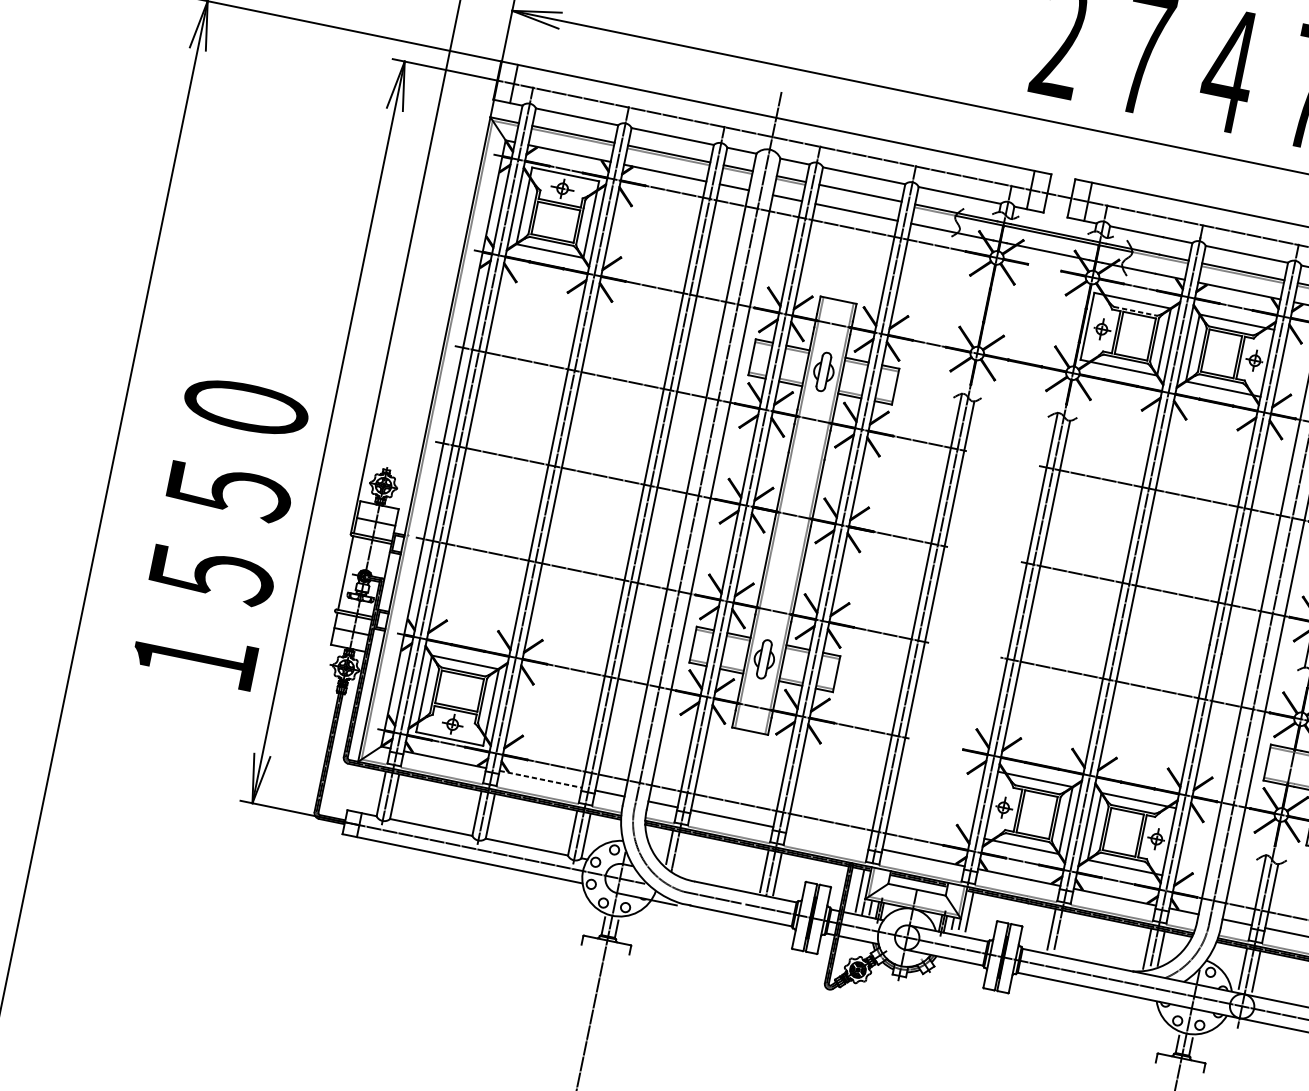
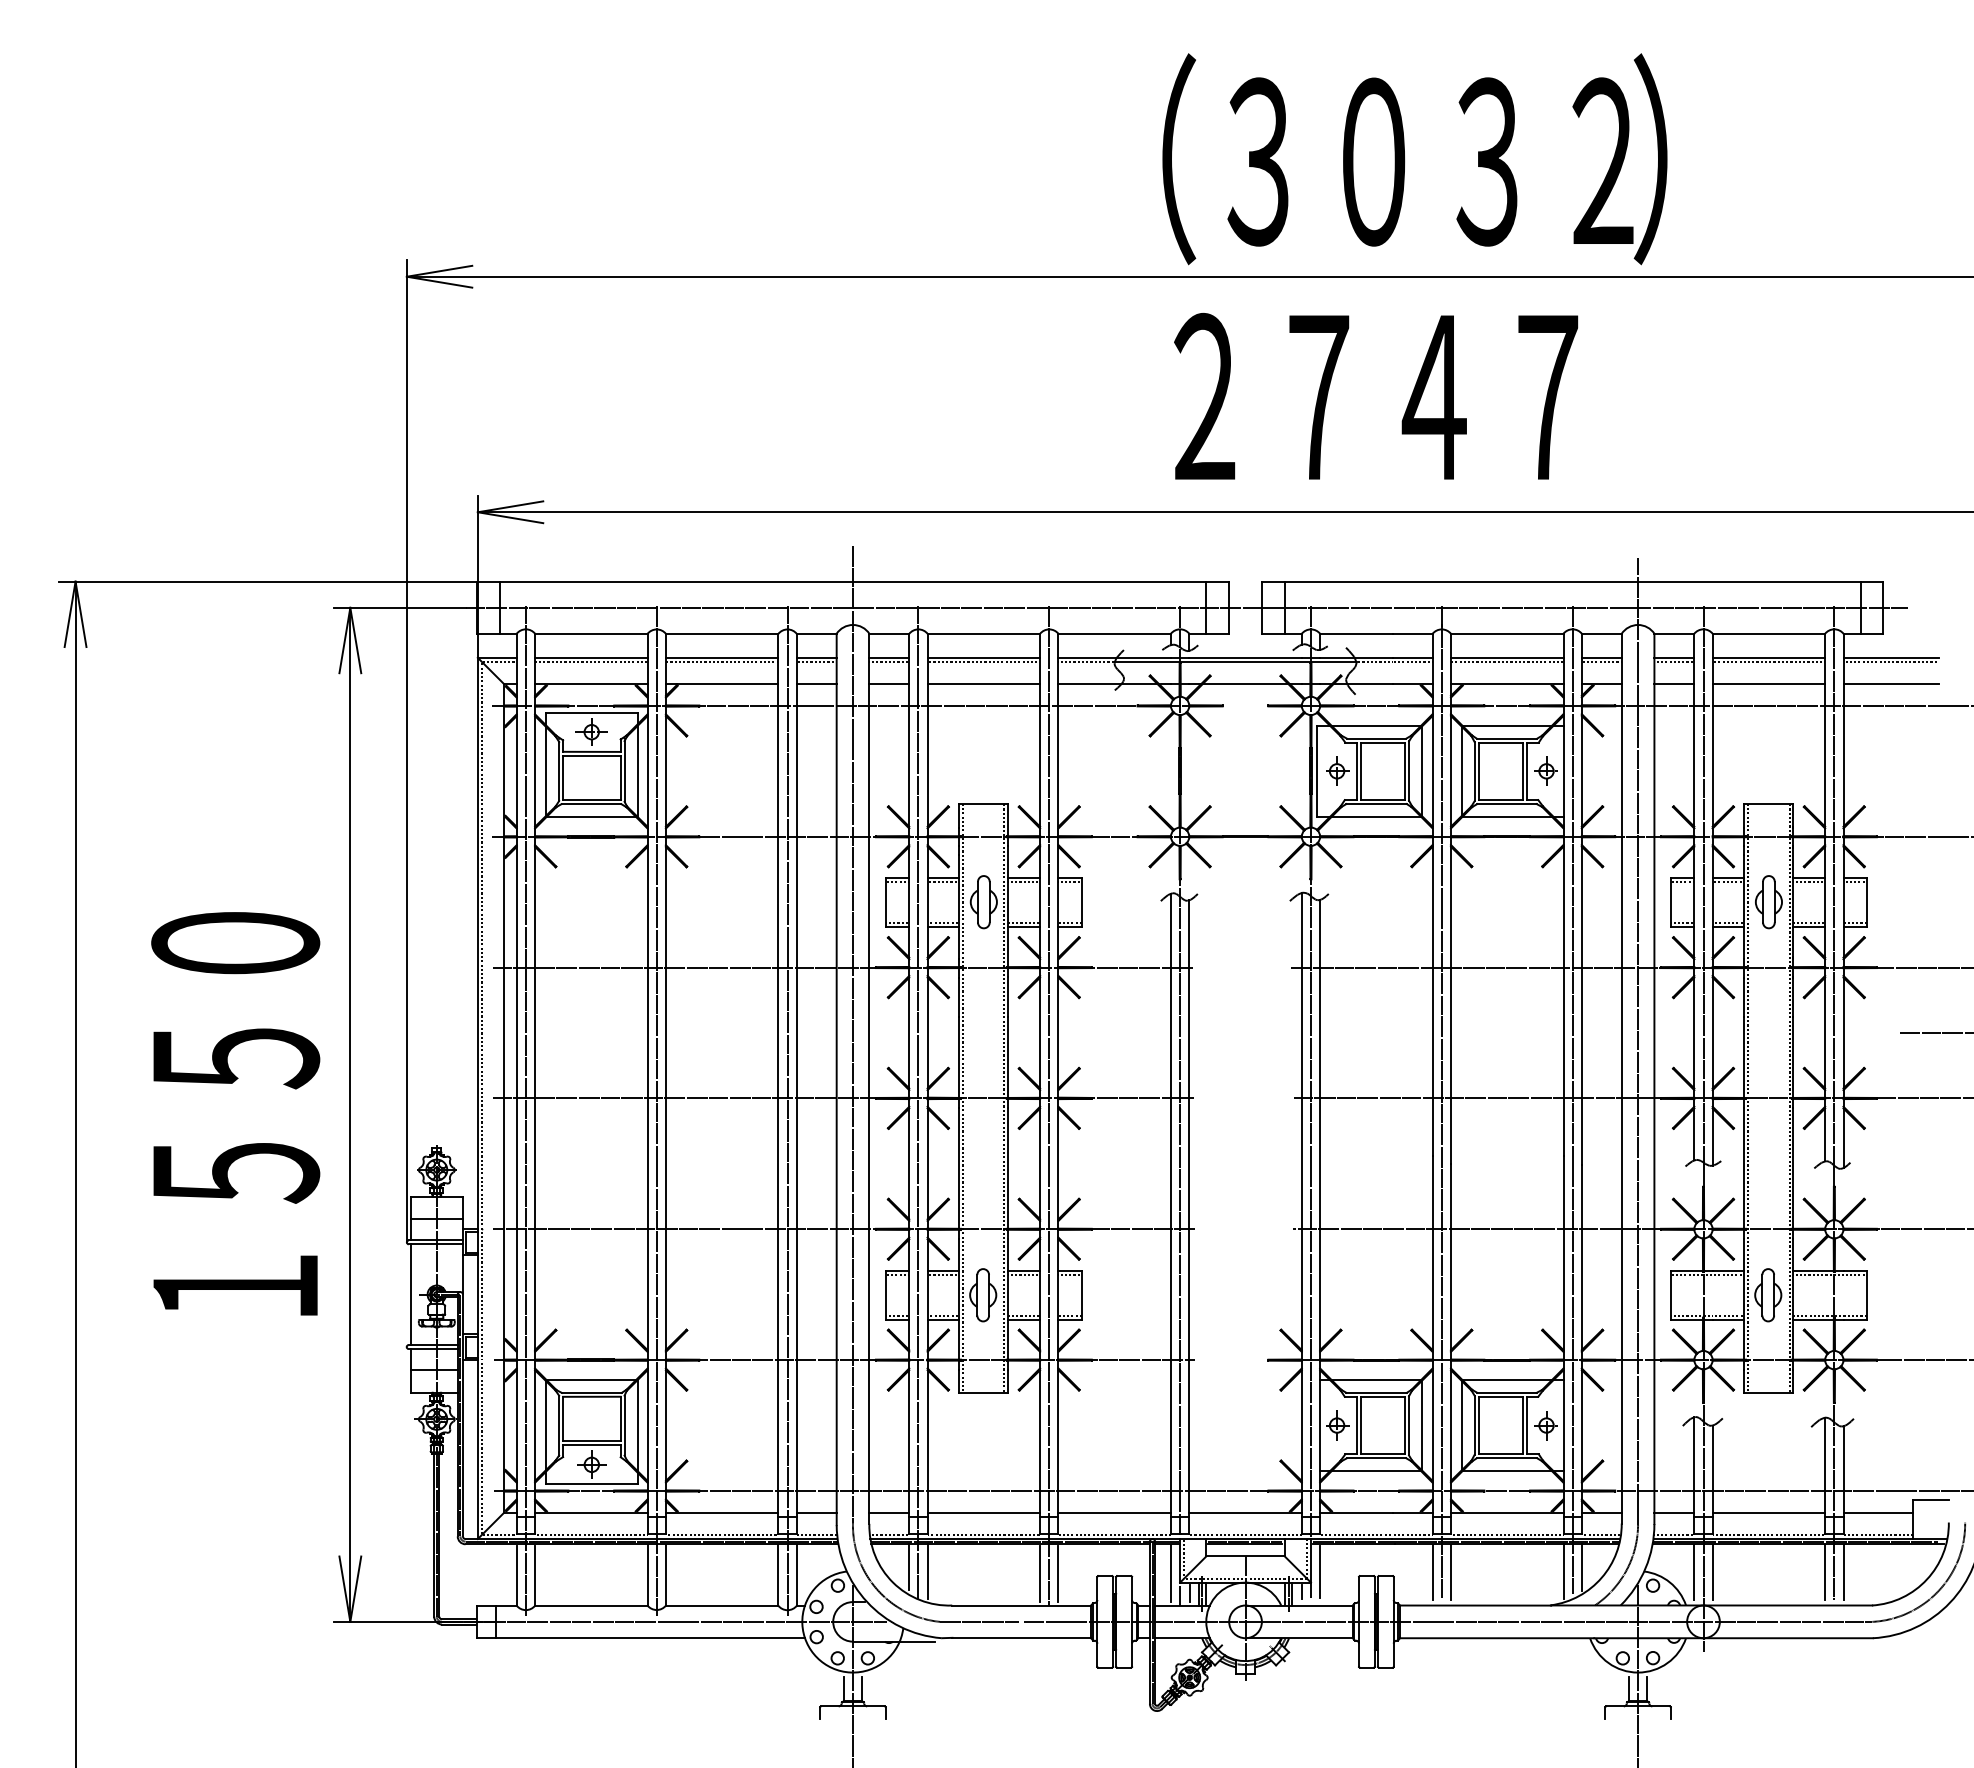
line: (859, 195) -> (983, 661), added
line: (1135, 311) -> (1376, 738), dashed -> solid
text: (220, 531) -> (235, 1113), moved
line: (541, 779) -> (722, 1512), dashed -> solid
line: (827, 837) -> (1114, 1512), added
line: (682, 853) -> (927, 1571), added
line: (1064, 931) -> (1450, 1571), added

